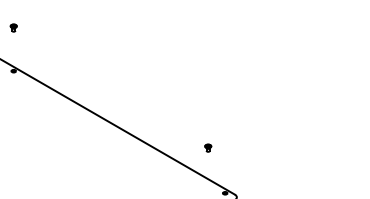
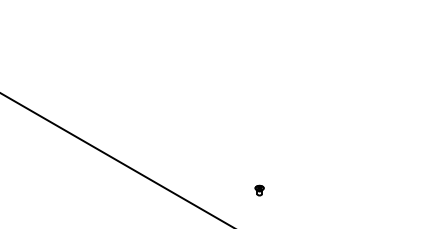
part: (208, 147) -> (259, 189), moved

